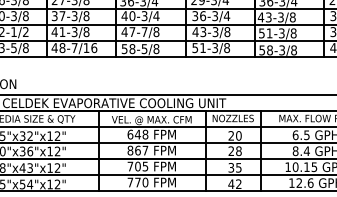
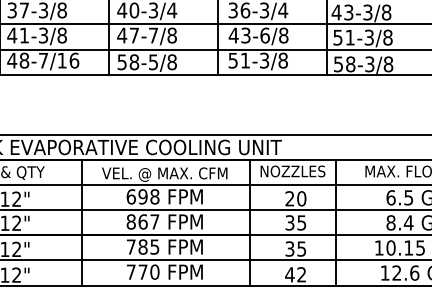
text: (215, 32) -> (265, 36), 43-3/8 -> 43-6/8
text: (137, 134) -> (142, 196), 648 -> 698
text: (234, 151) -> (294, 223), 28 -> 35
text: (137, 166) -> (142, 246), 705 -> 785

